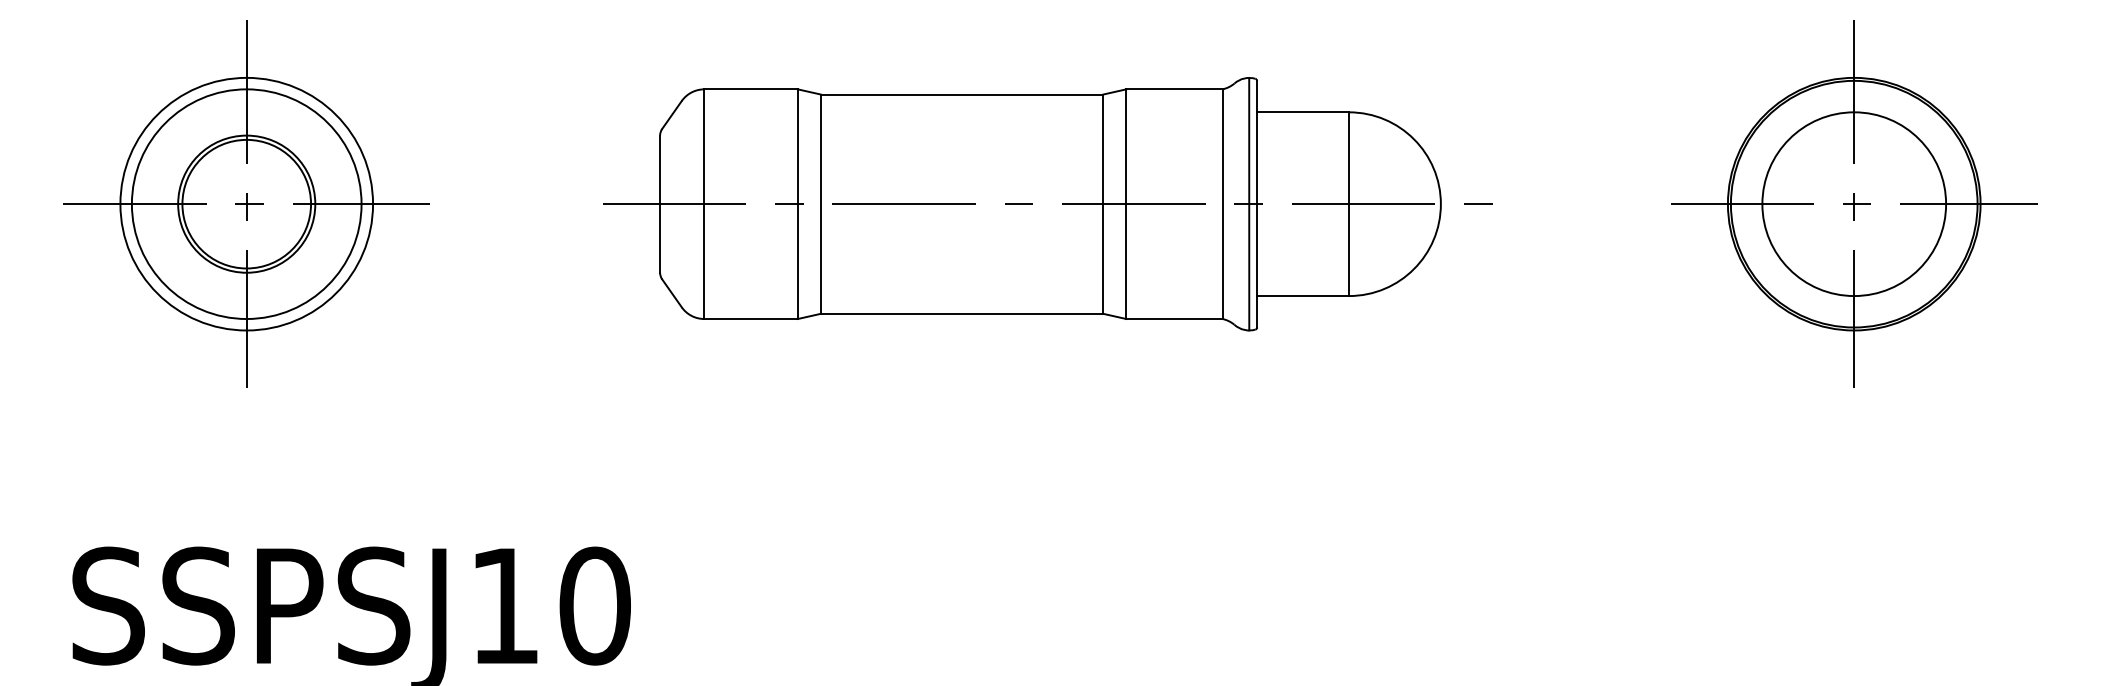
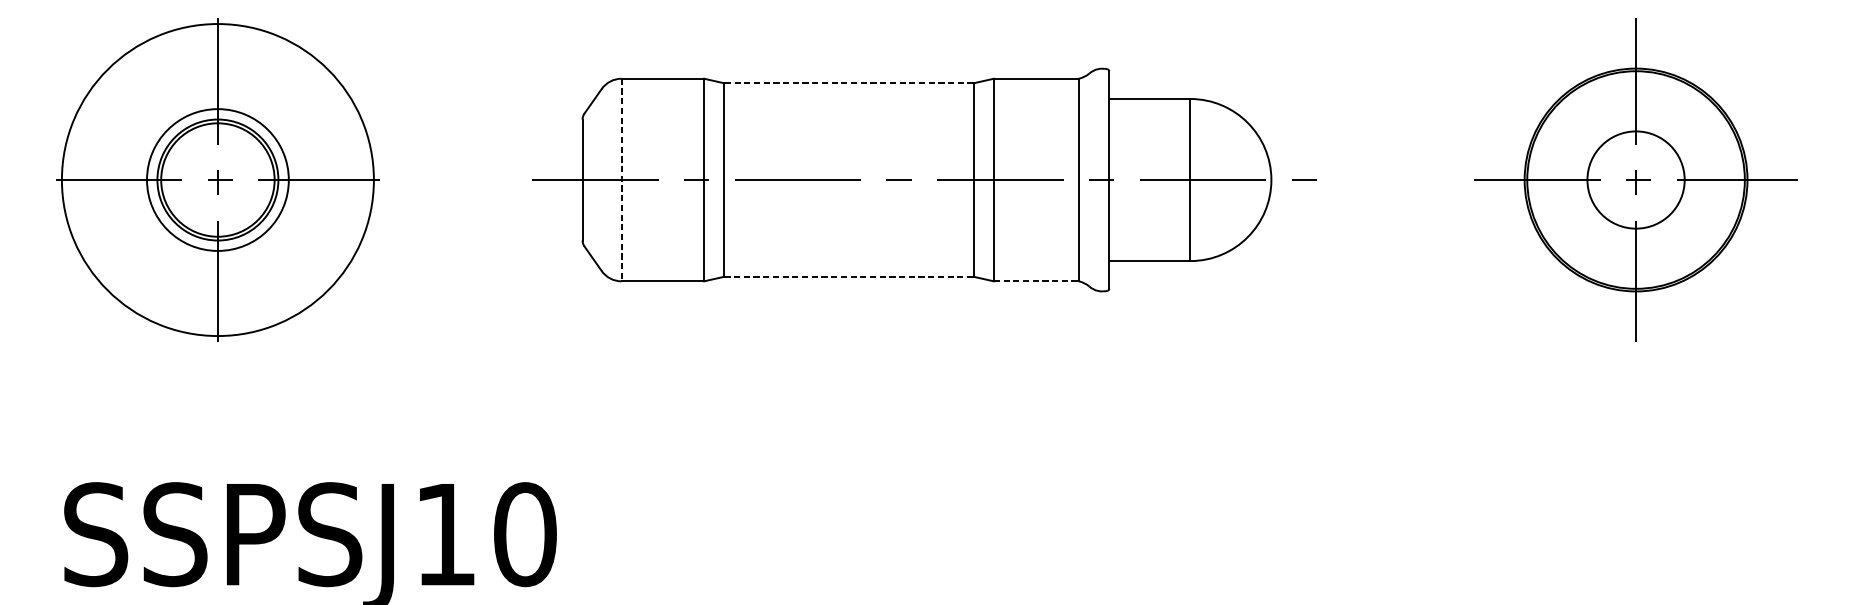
line: (961, 94) -> (848, 83), solid -> dashed
circle: (246, 203) -> (217, 179), size x1.4
line: (1249, 203) -> (1102, 179), removed
circle: (246, 204) -> (217, 180), size x0.7
line: (704, 204) -> (621, 180), solid -> dashed
circle: (1854, 204) -> (1636, 180), size x0.6
line: (962, 313) -> (849, 276), solid -> dashed
line: (1174, 319) -> (1036, 281), solid -> dashed

